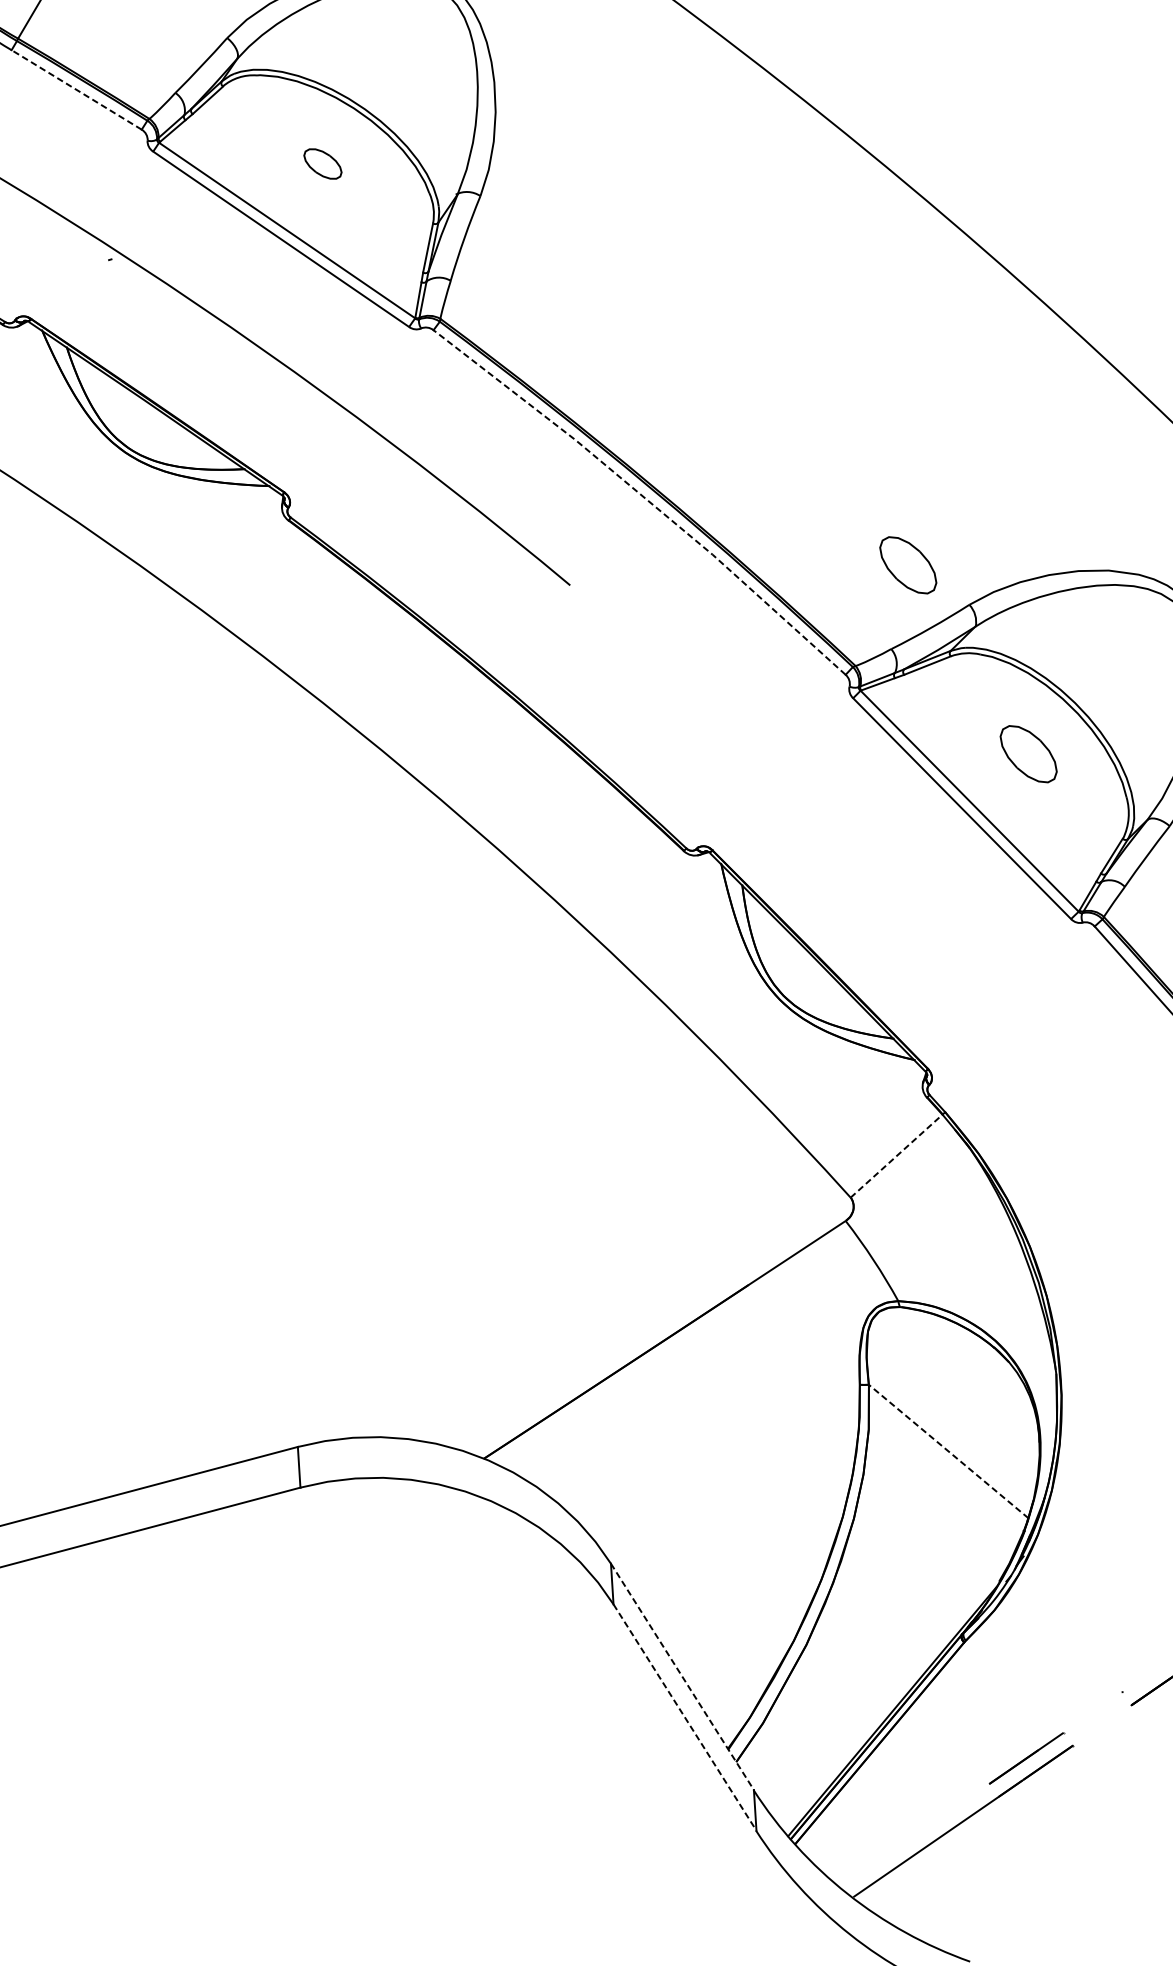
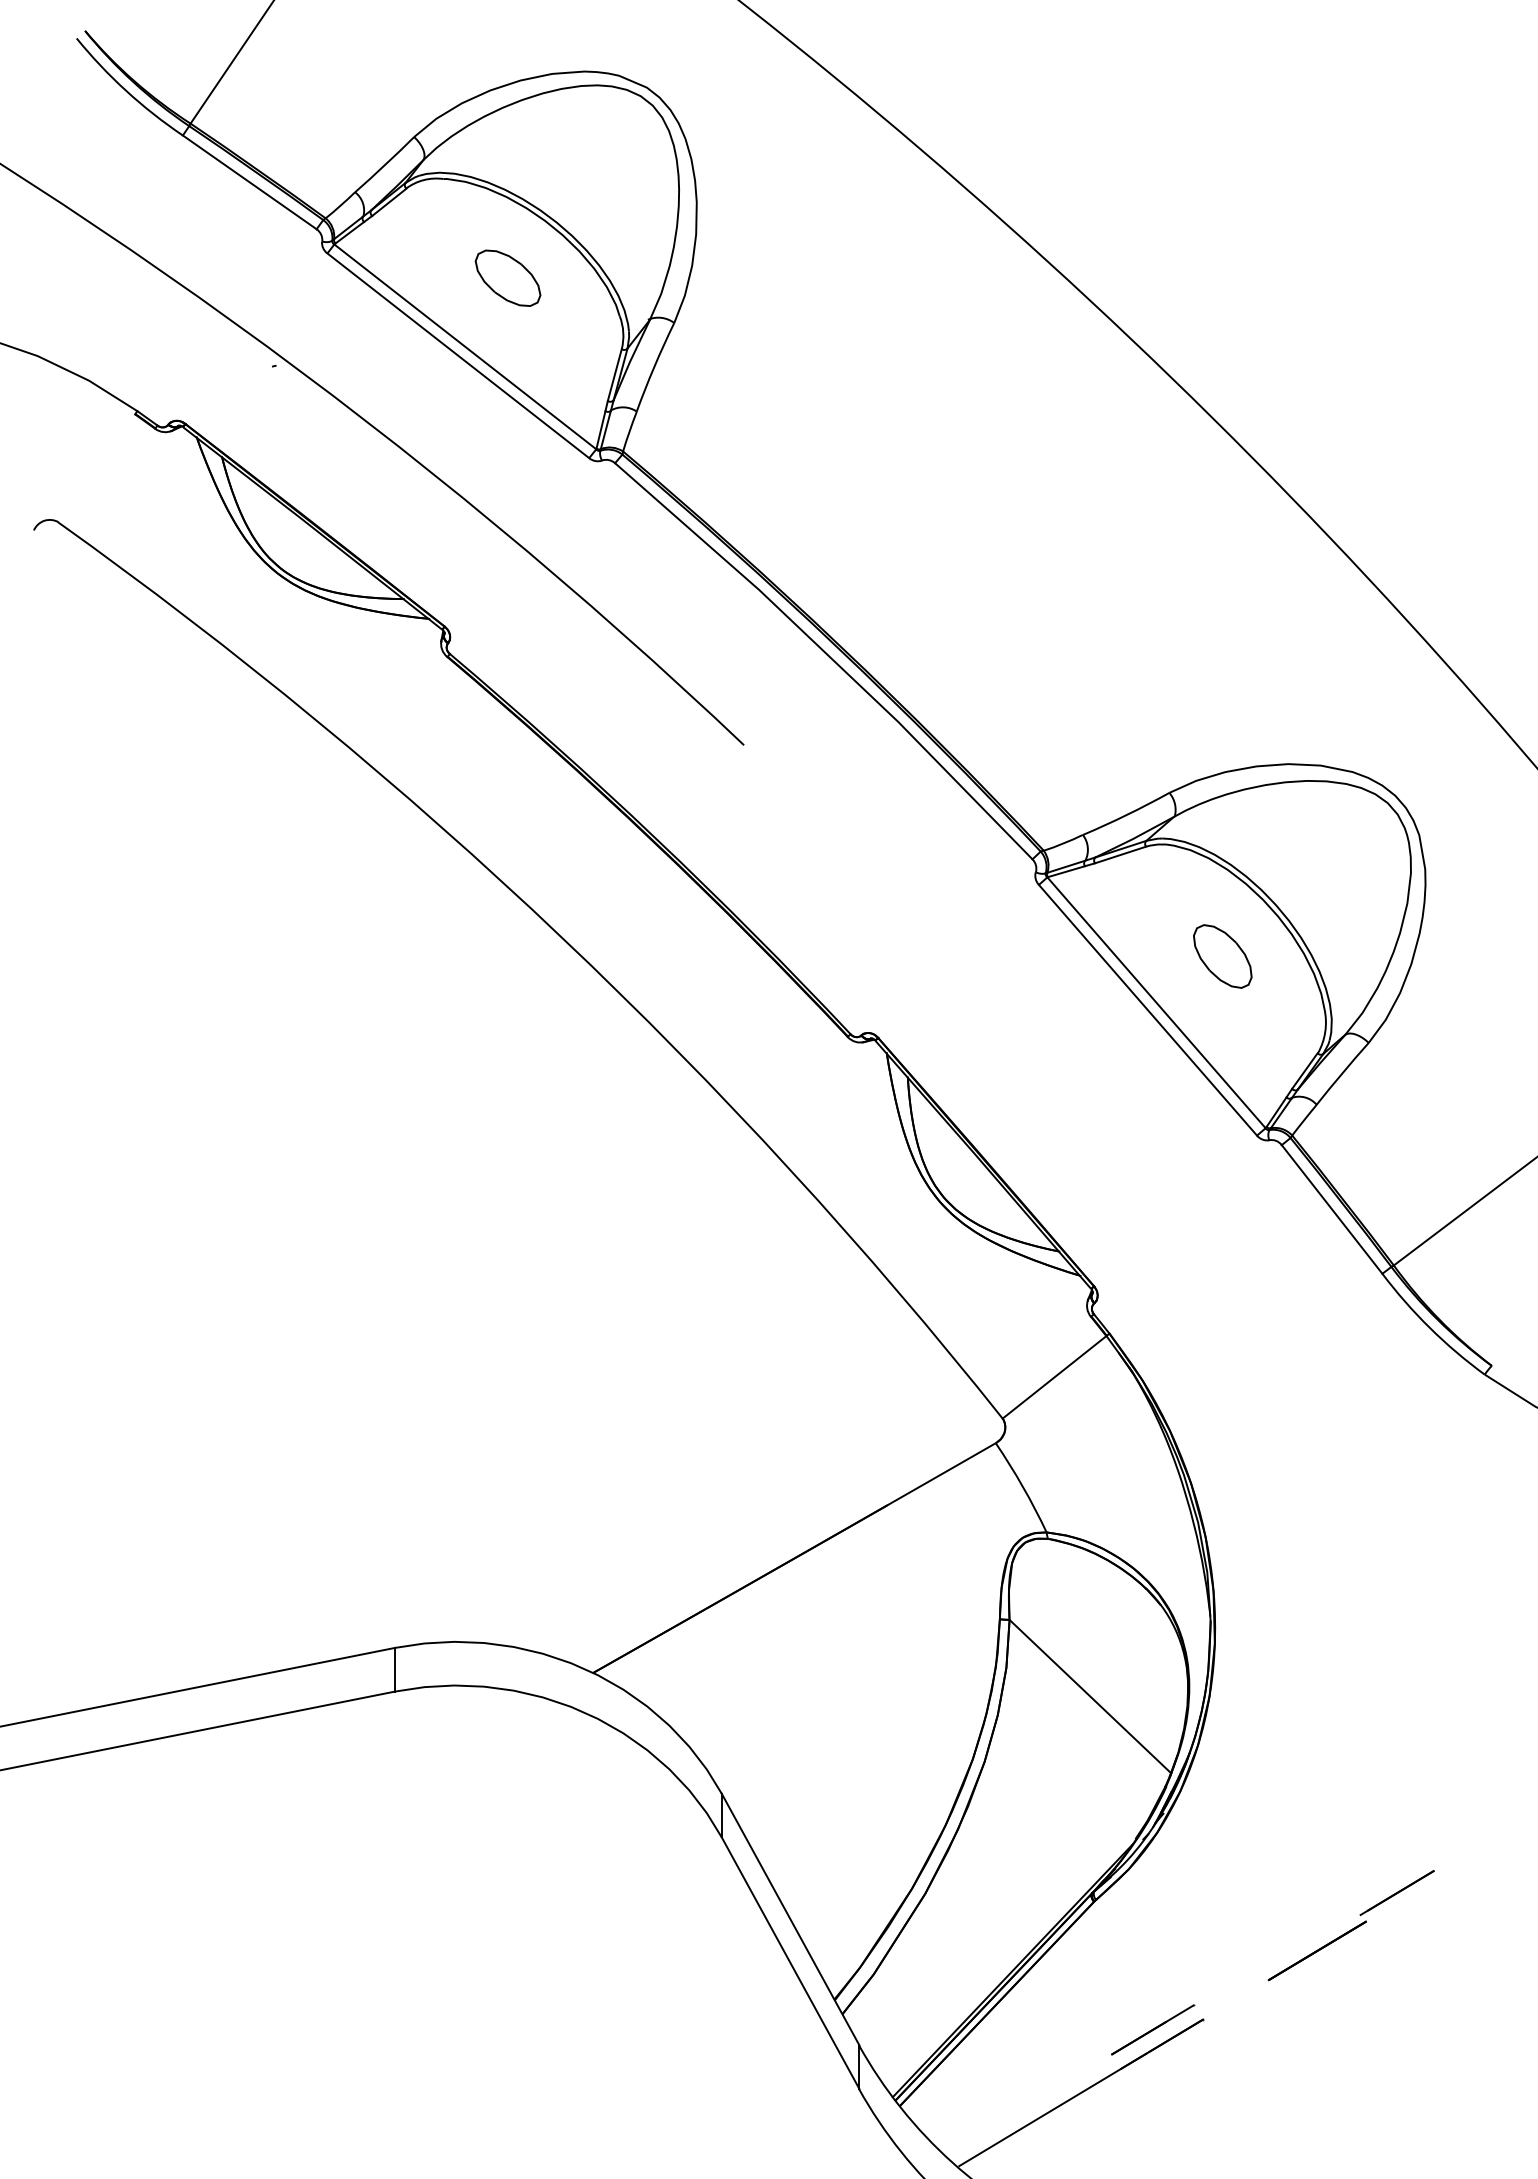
line: (76, 90) -> (249, 182), dashed -> solid
part: (322, 163) -> (507, 277), size x1.67
line: (643, 497) -> (828, 656), dashed -> solid
part: (908, 565) -> (1106, 746), removed
line: (896, 1156) -> (1054, 1377), dashed -> solid
line: (948, 1451) -> (1090, 1696), dashed -> solid
line: (682, 1677) -> (790, 1920), dashed -> solid
line: (684, 1717) -> (790, 1963), dashed -> solid

